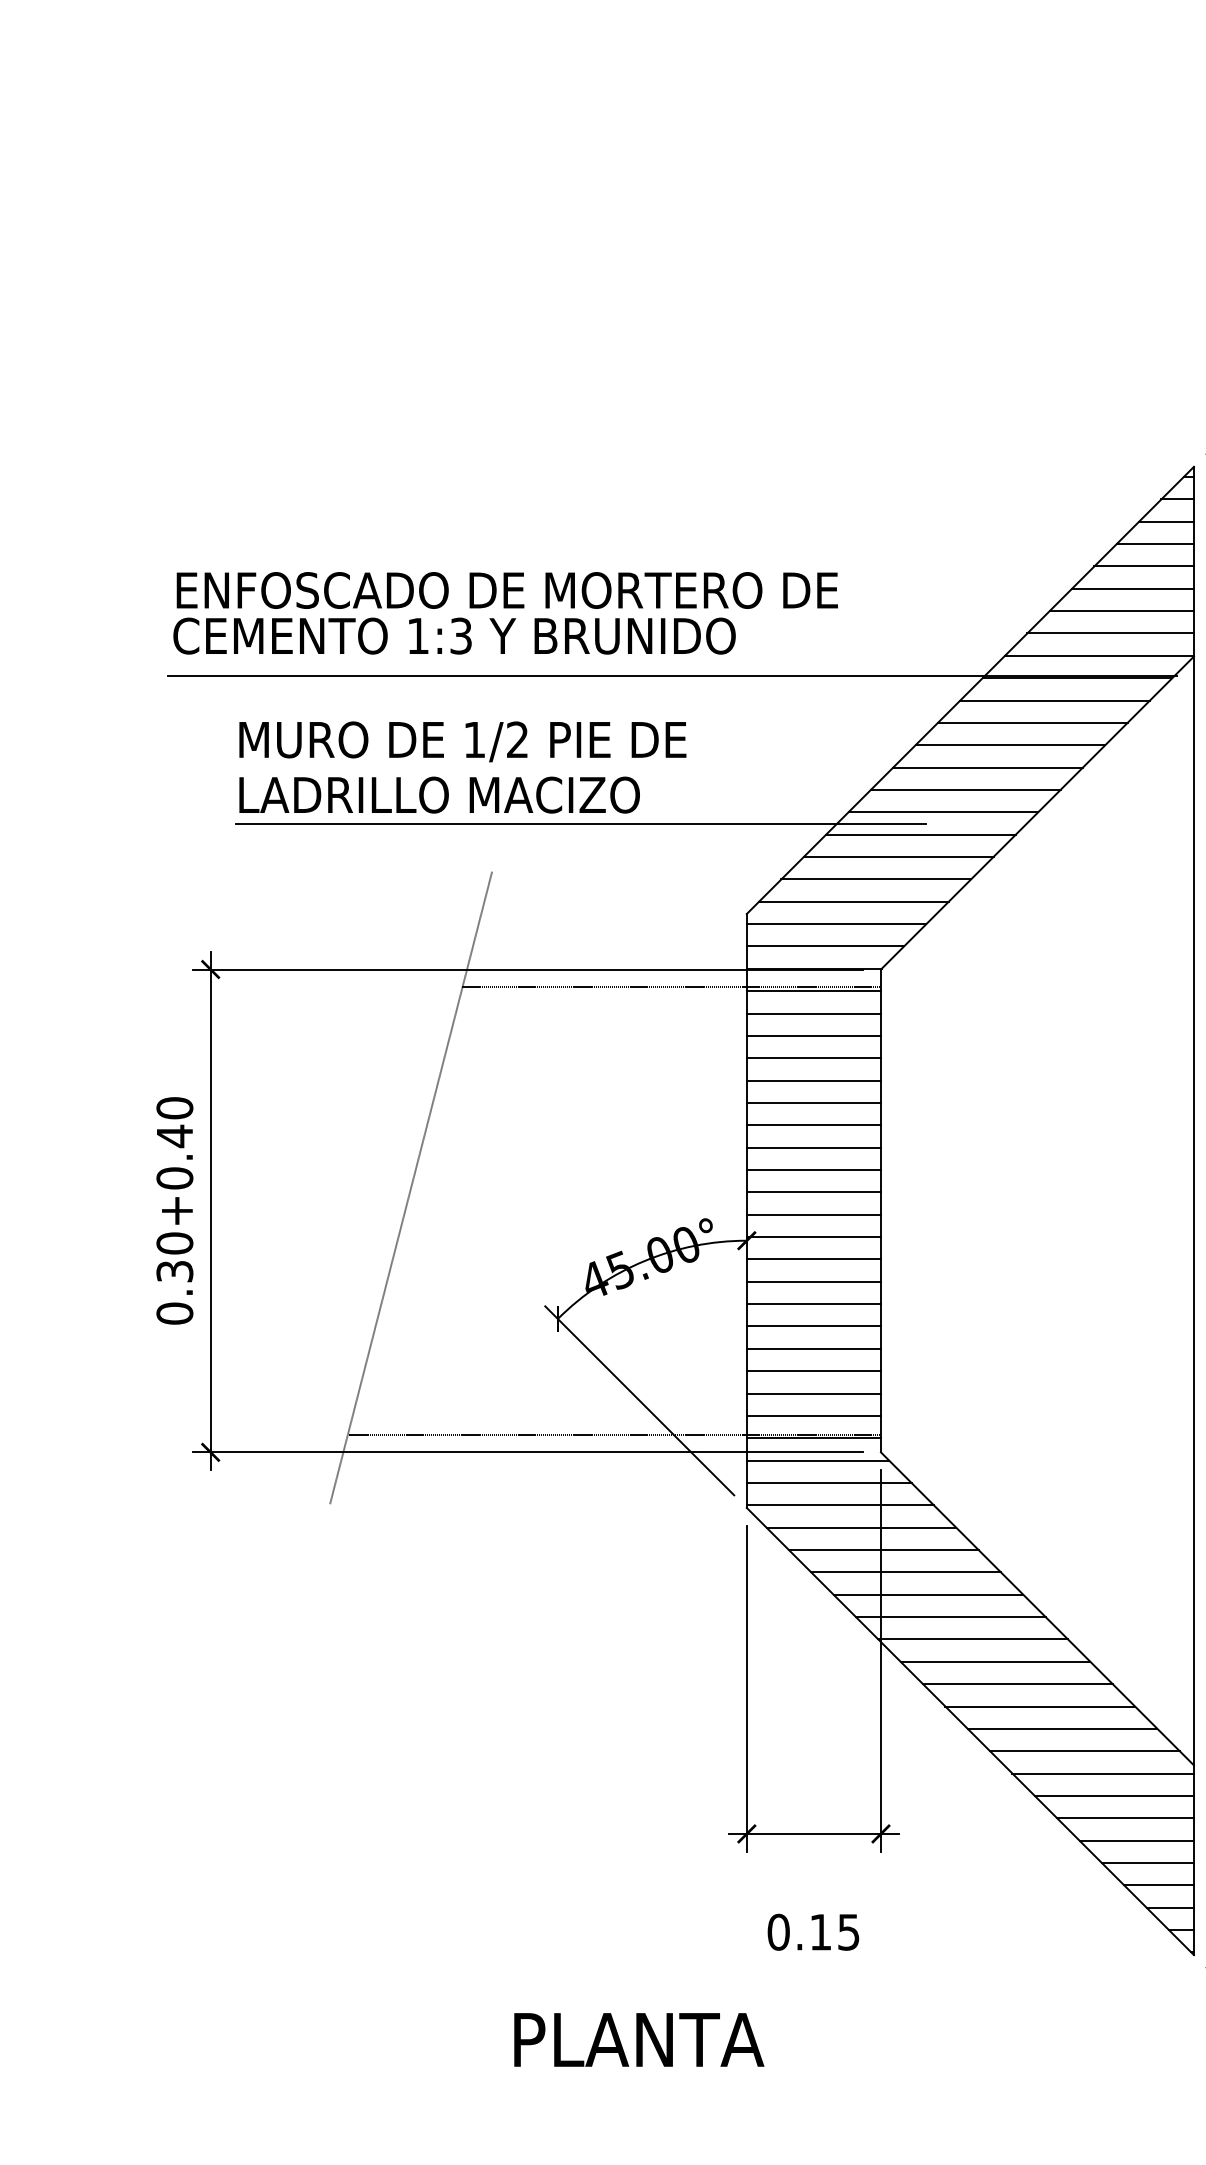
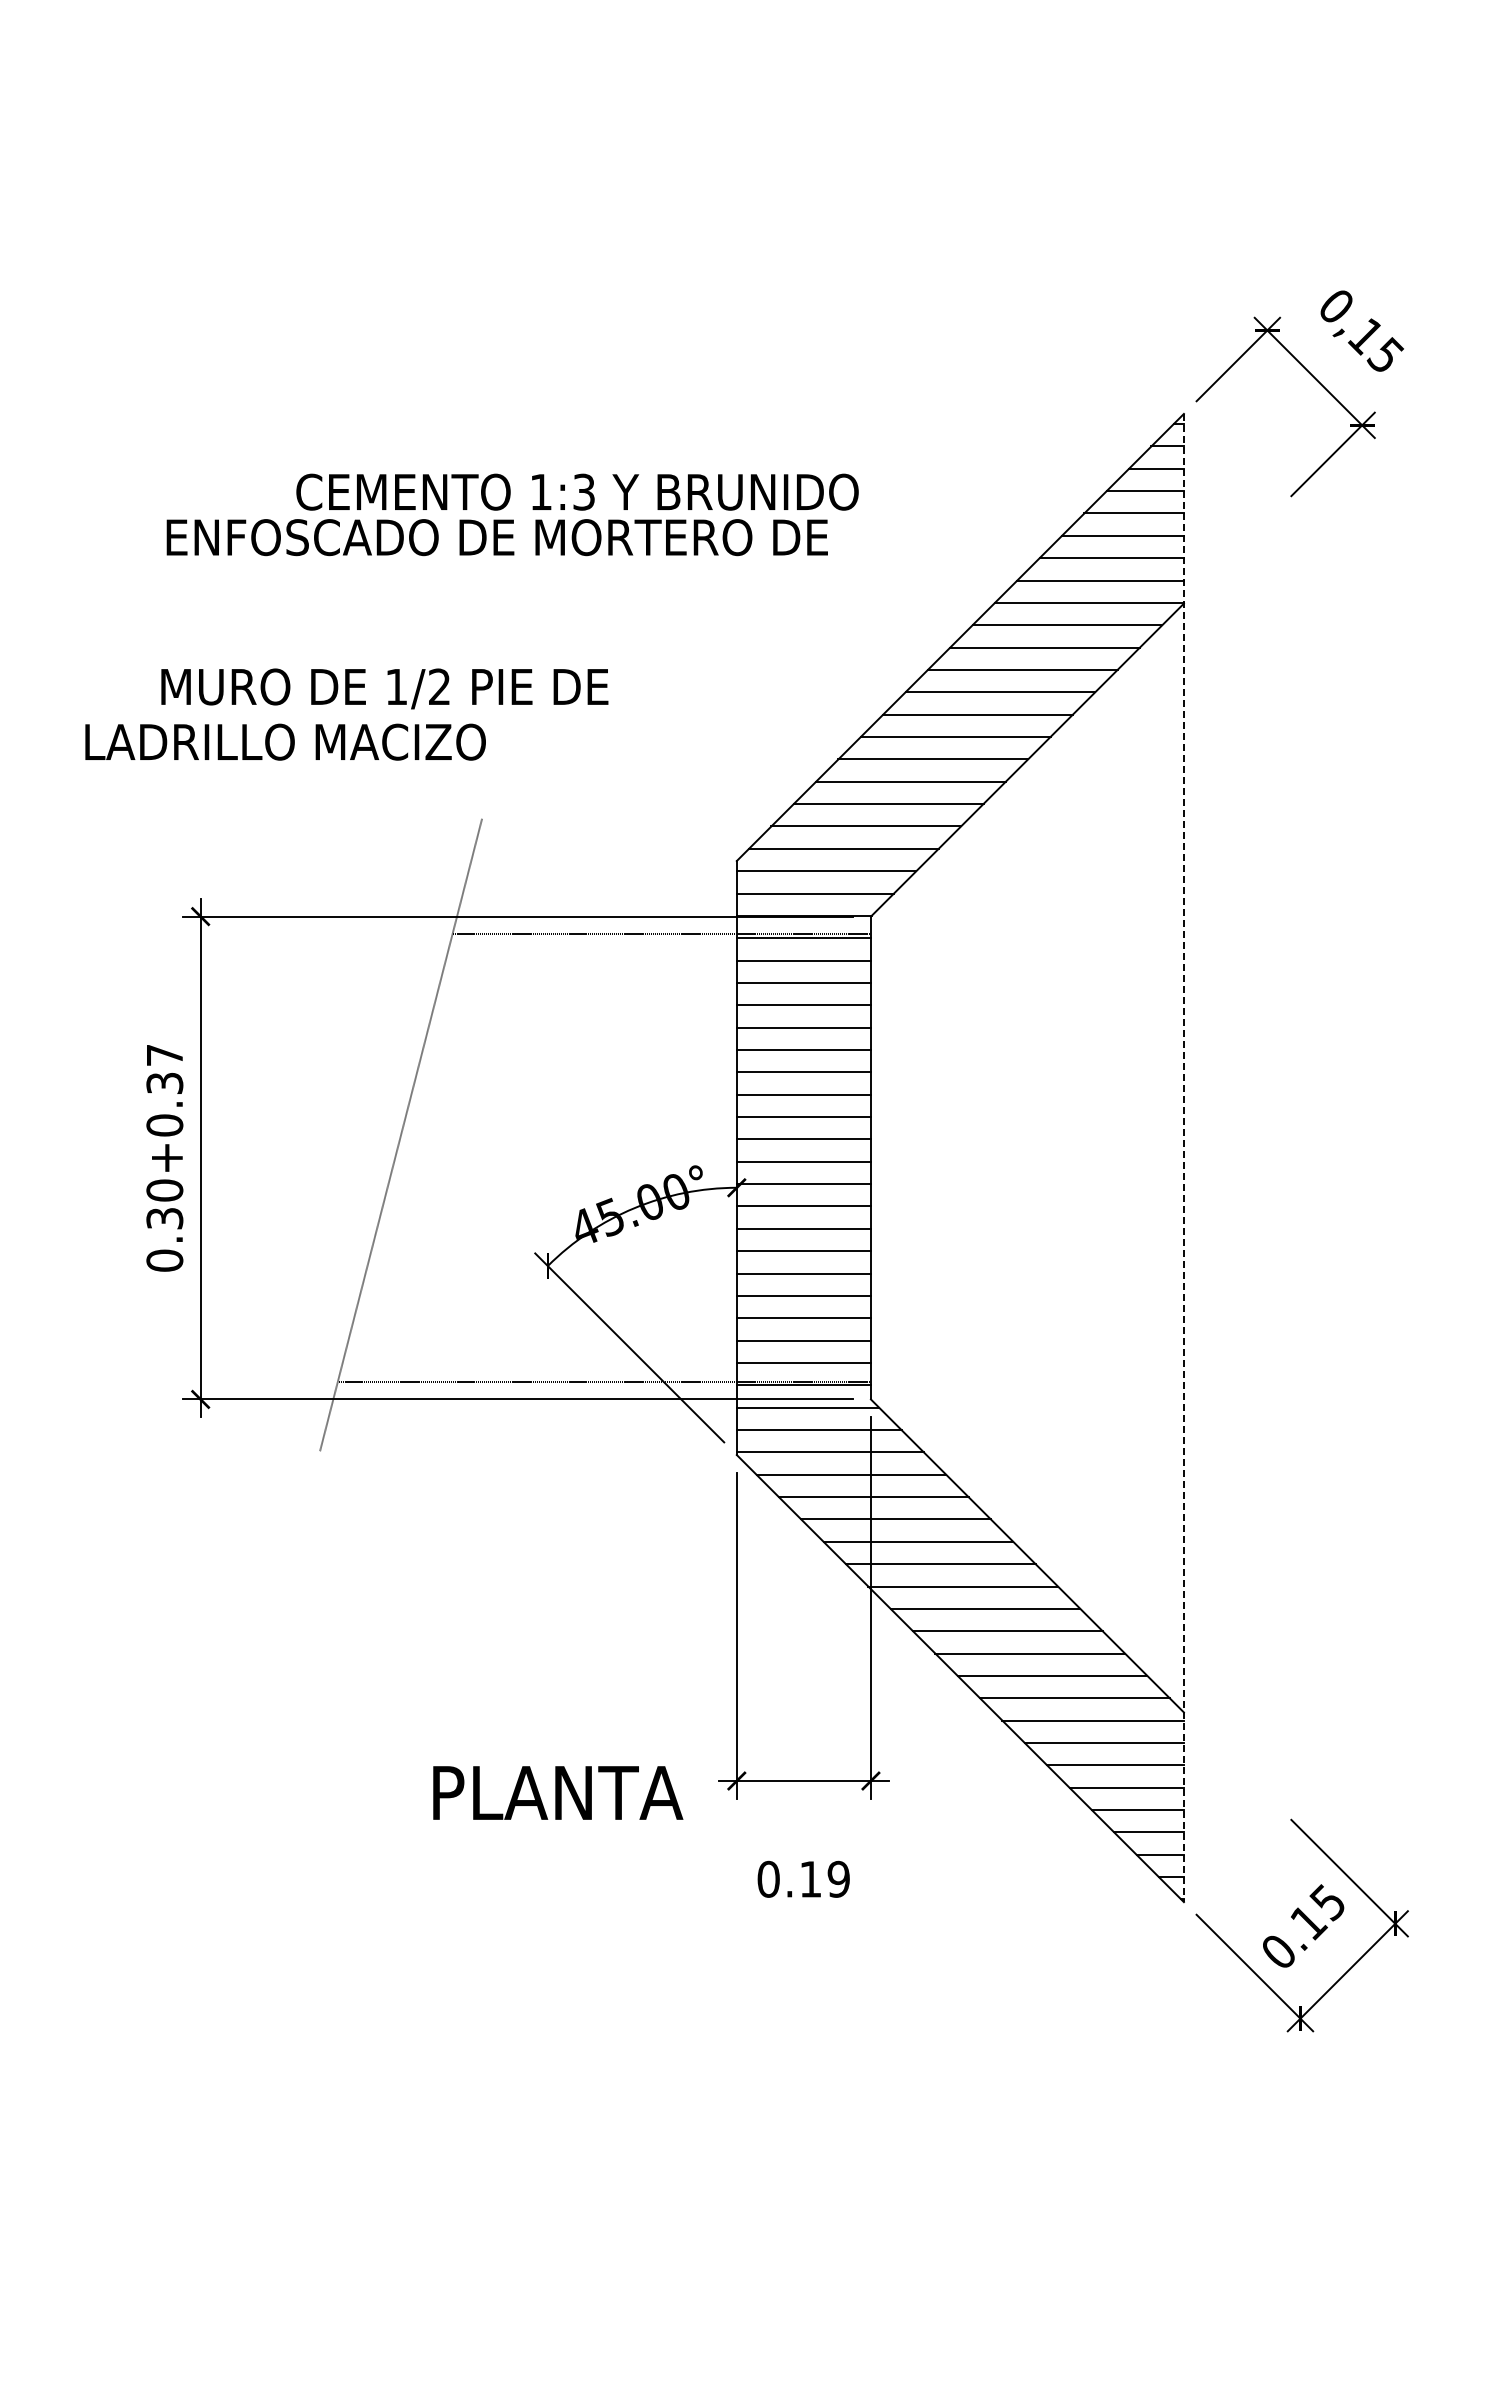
text: (454, 635) -> (577, 491), moved
line: (672, 675) -> (662, 622), removed
text: (462, 741) -> (384, 688), moved
text: (439, 794) -> (285, 741), moved
line: (581, 824) -> (571, 771), removed
text: (174, 1122) -> (164, 1069), 0.30+0.40 -> 0.30+0.37
line: (1193, 1211) -> (1183, 1158), solid -> dashed
text: (848, 1931) -> (838, 1878), 0.15 -> 0.19
text: (639, 2039) -> (558, 1792), moved

